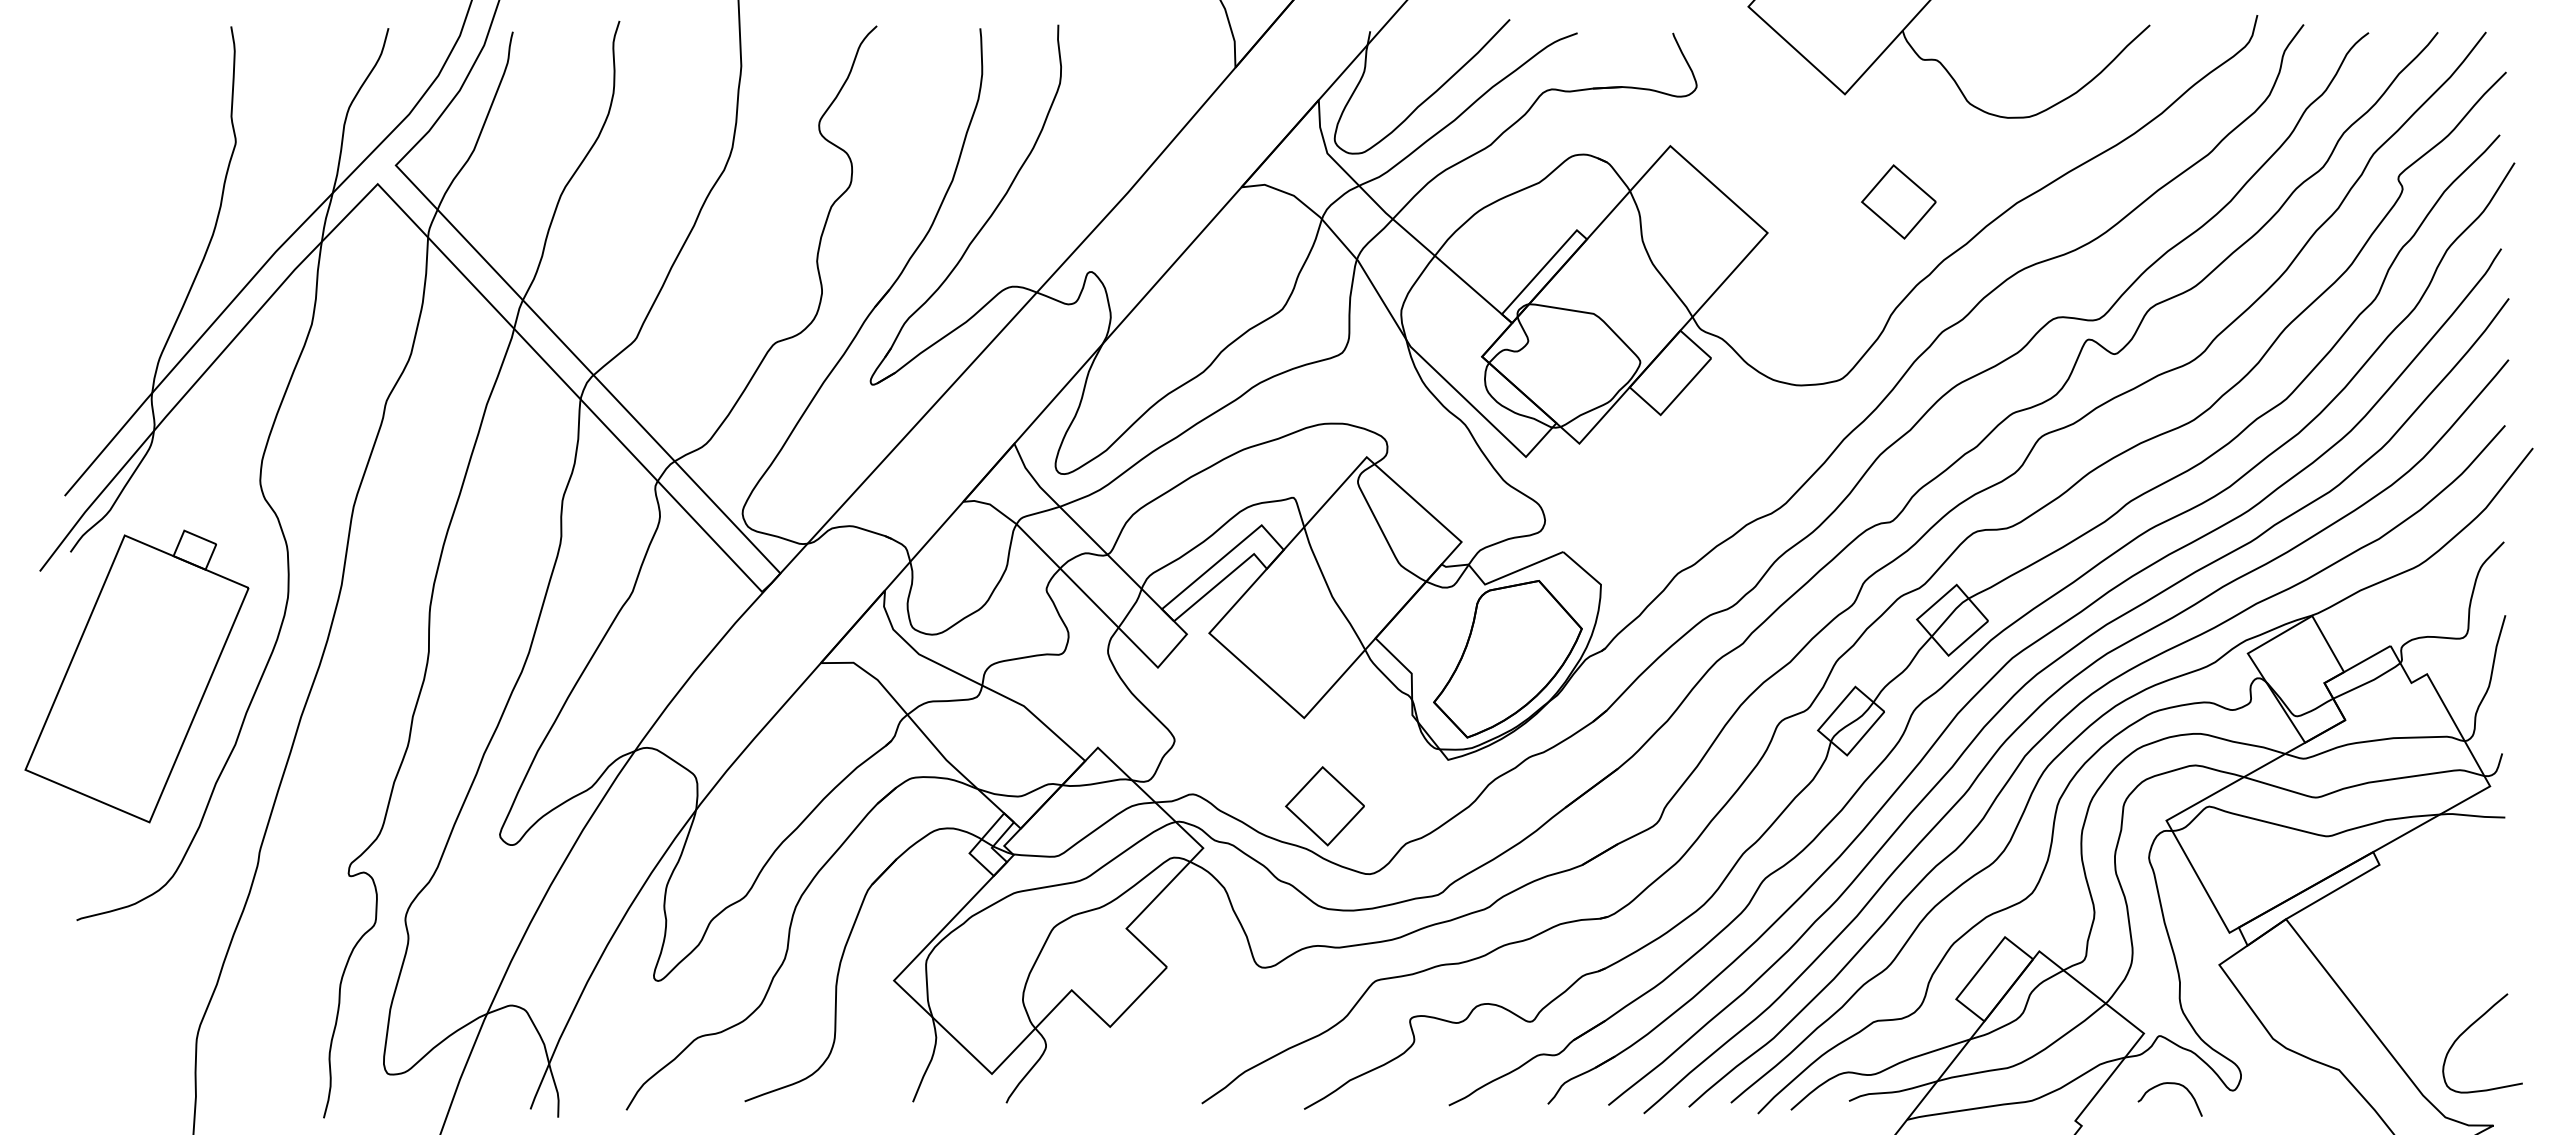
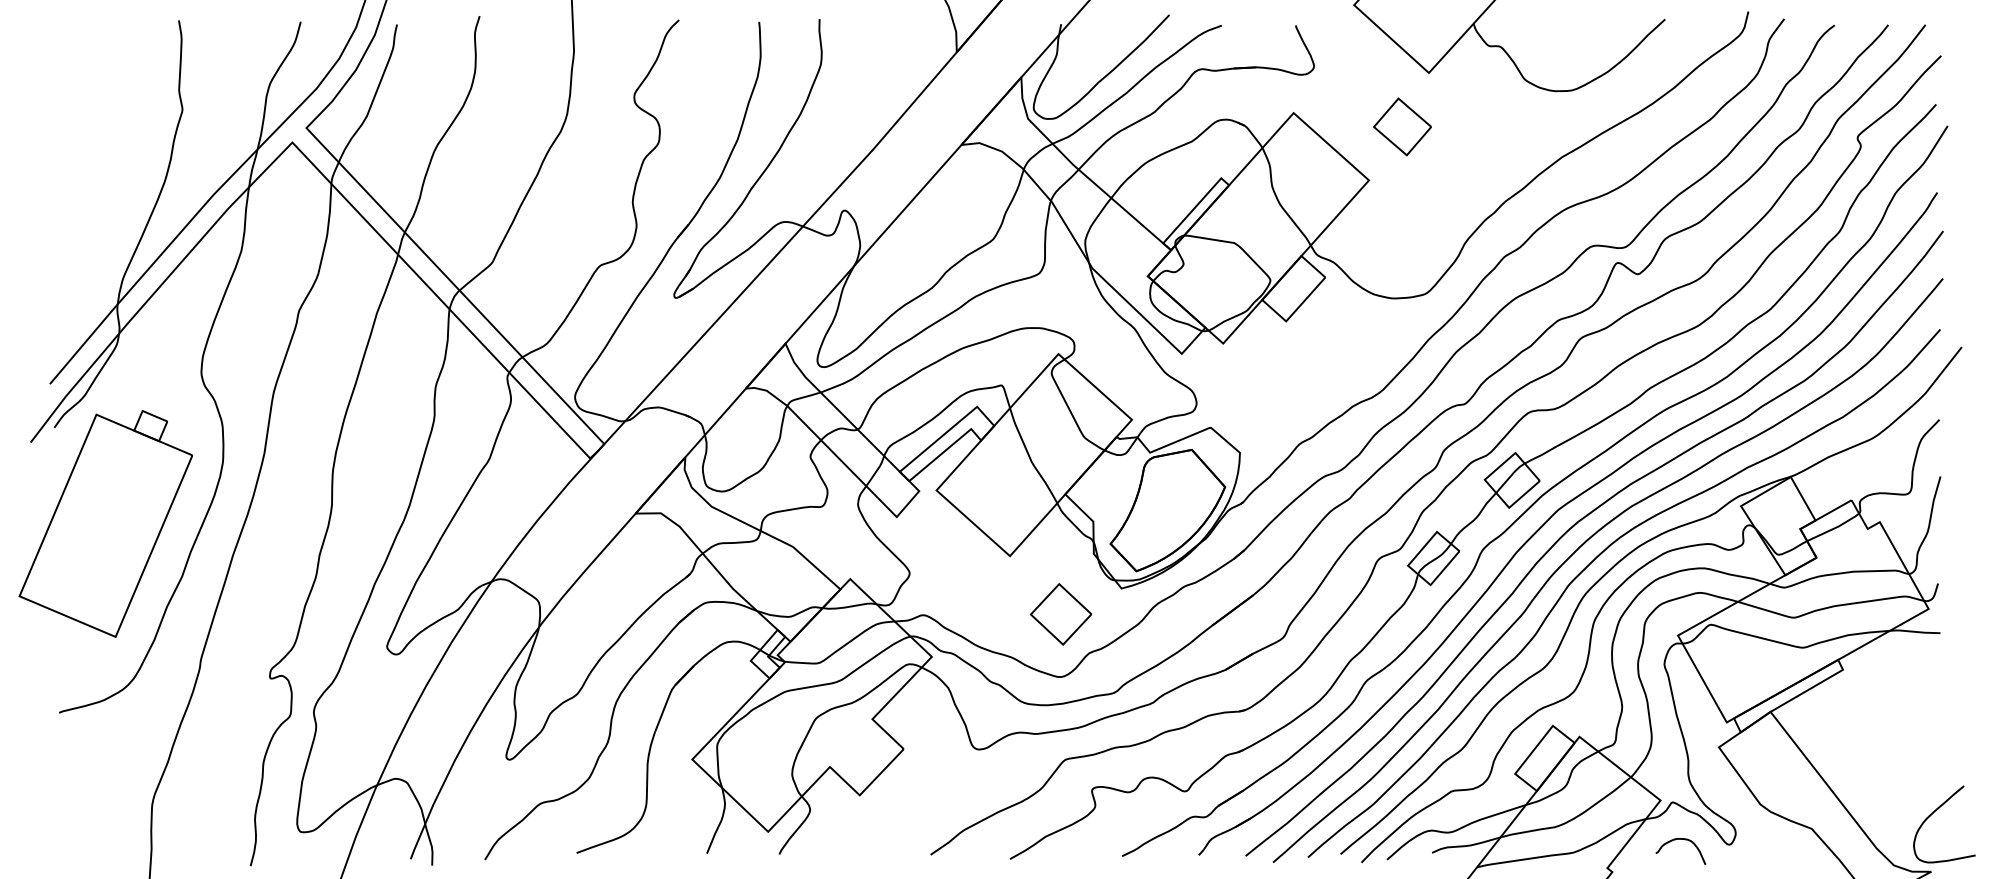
part: (1898, 201) -> (1402, 126), moved
part: (1324, 806) -> (1060, 614), moved
curve: (2468, 1029) -> (1933, 813), moved

